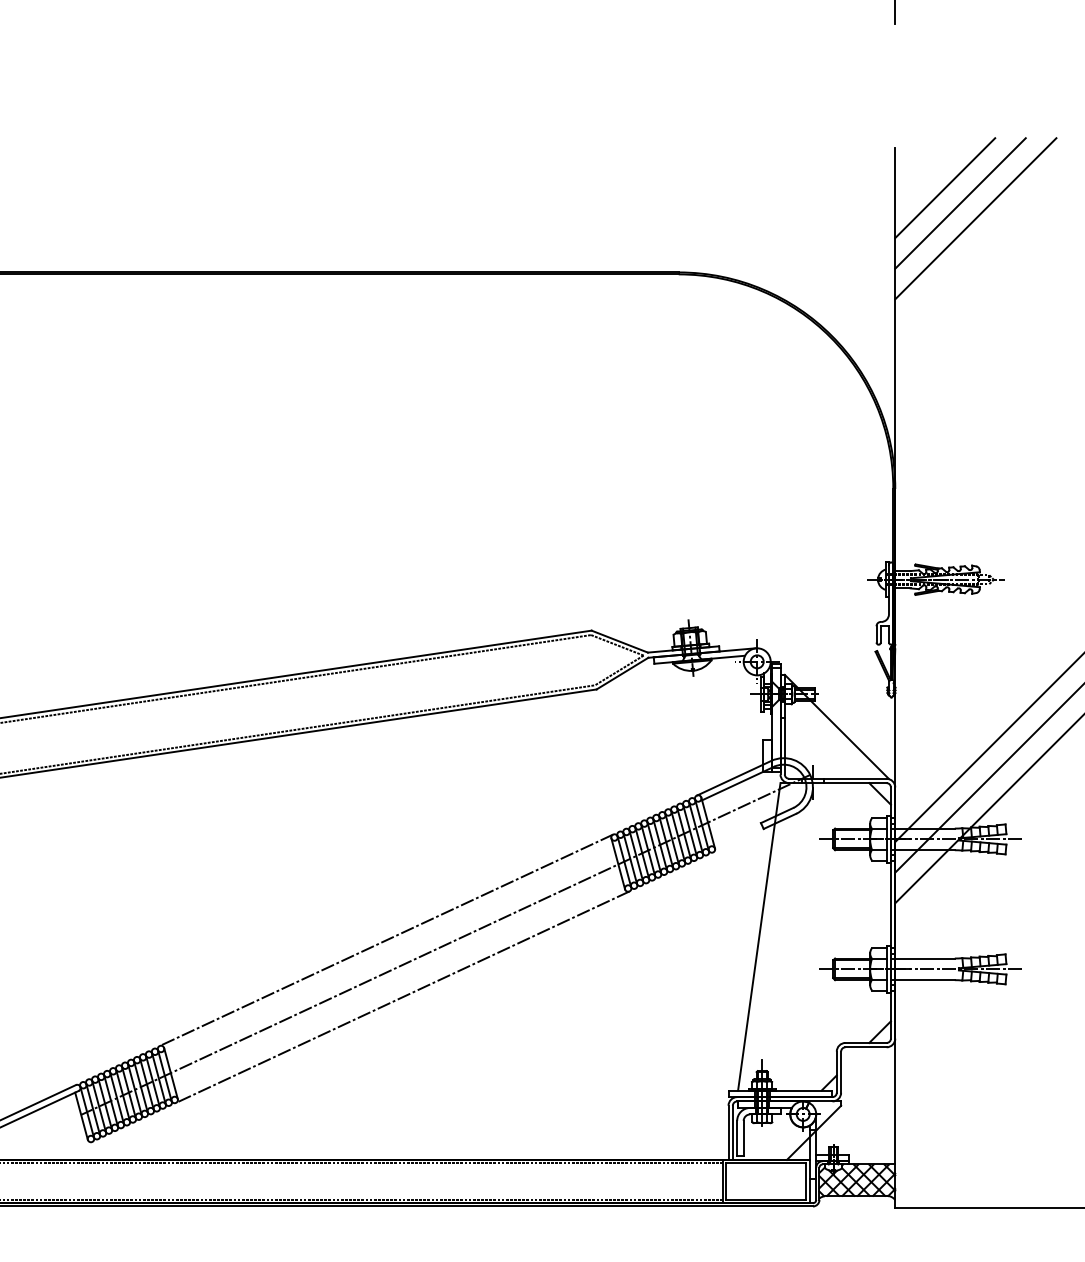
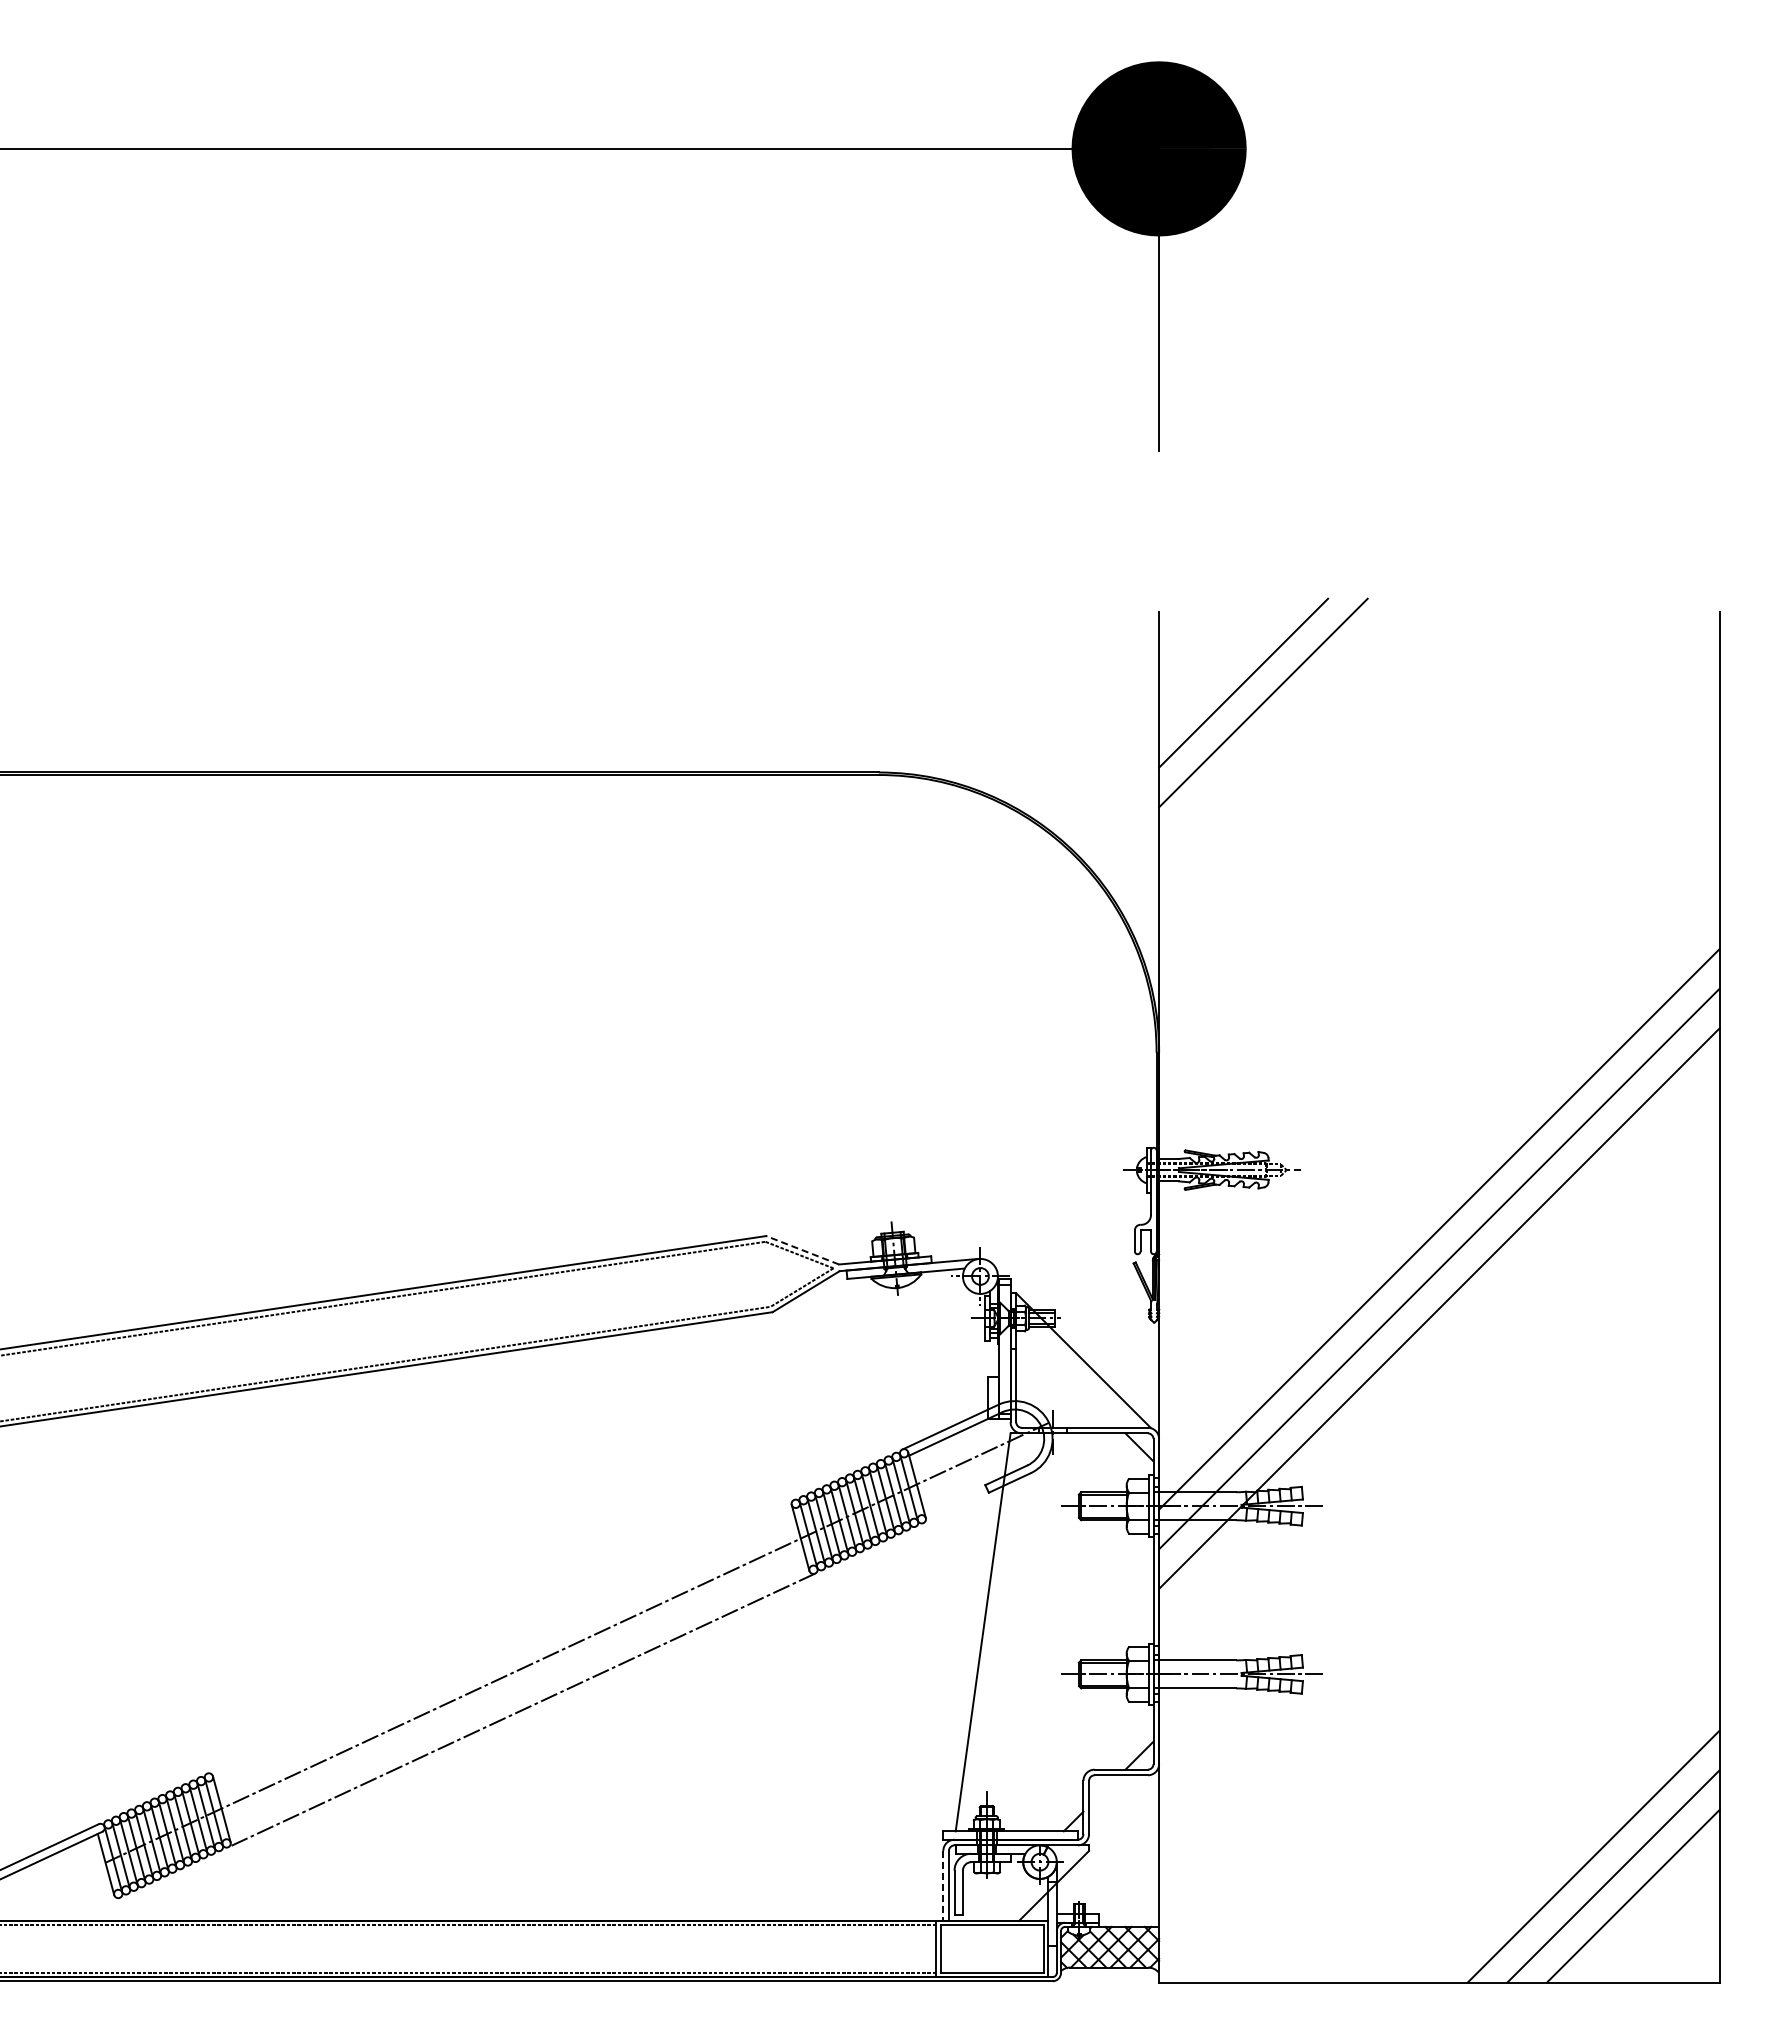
line: (945, 188) -> (1223, 663), removed
line: (619, 641) -> (802, 1250), solid -> dashed
line: (387, 940) -> (501, 1636), removed
line: (728, 1133) -> (943, 1886), solid -> dashed

